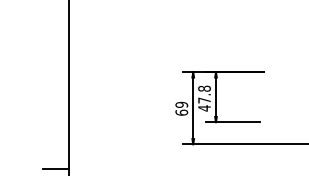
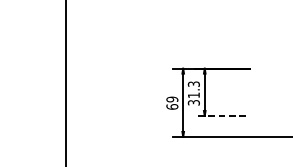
text: (204, 98) -> (193, 93), 47.8 -> 31.3
line: (232, 122) -> (220, 116), solid -> dashed
line: (56, 168) -> (53, 159), removed

